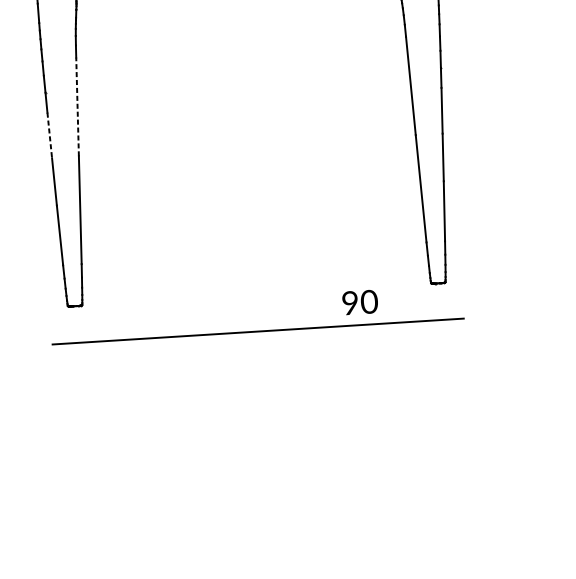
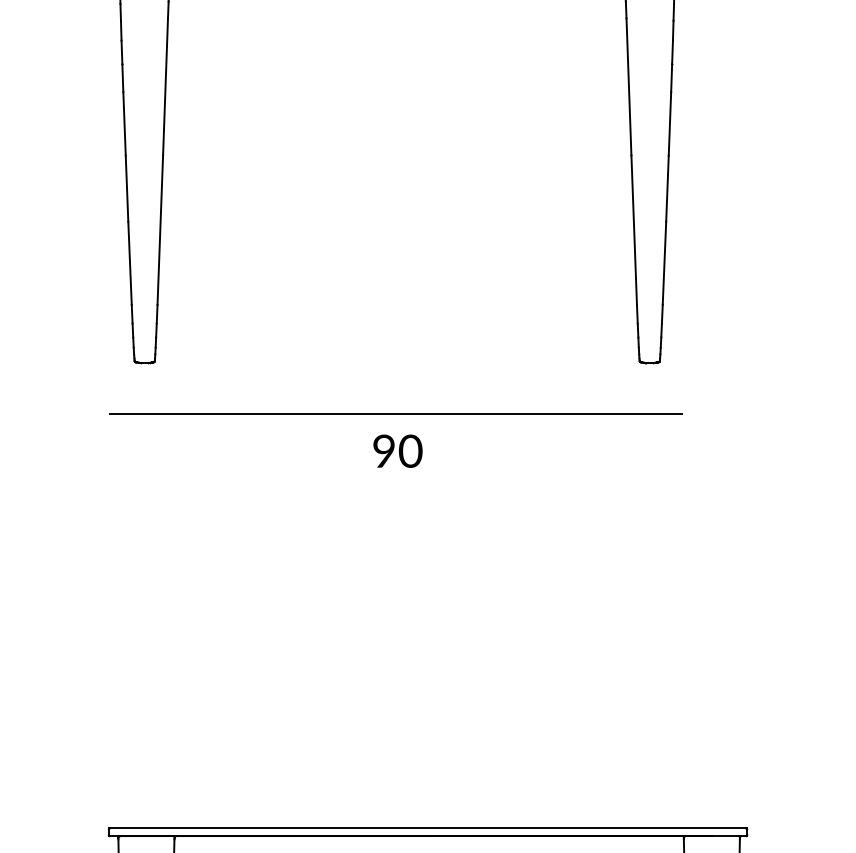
line: (77, 106) -> (165, 86), dashed -> solid
line: (49, 135) -> (124, 123), dashed -> solid
text: (359, 301) -> (397, 450), moved

